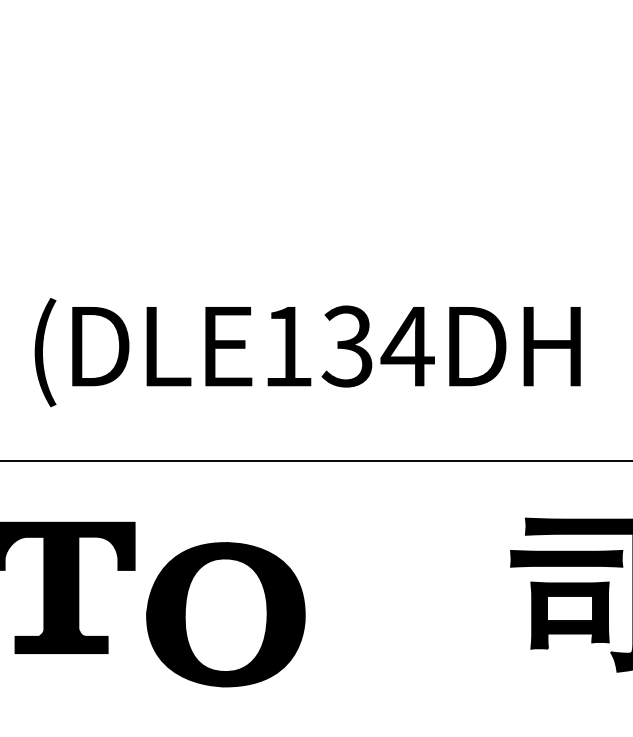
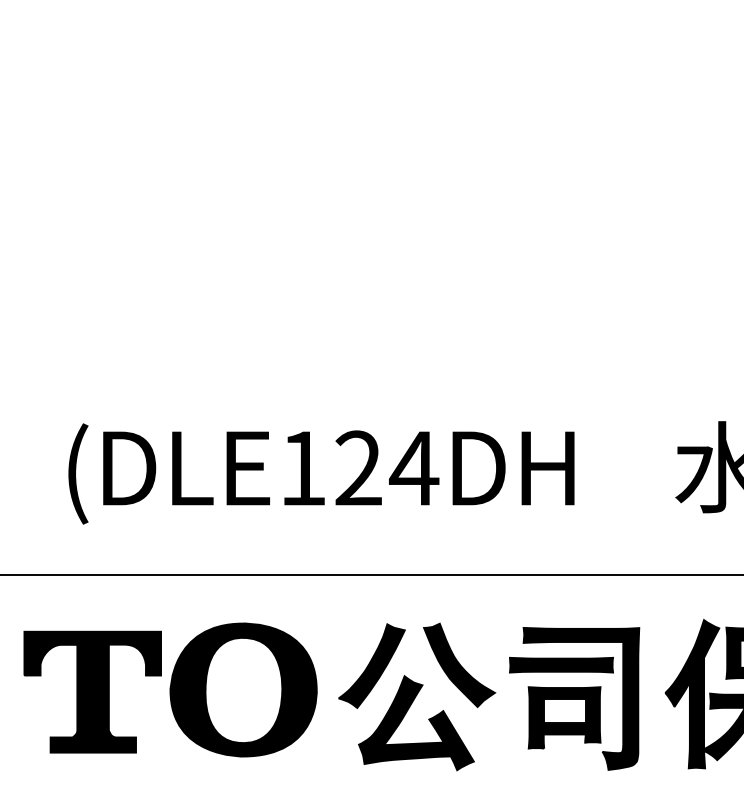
text: (346, 346) -> (357, 468), (DLE134DH -> (DLE124DH
part: (411, 592) -> (417, 696), added
part: (225, 614) -> (243, 689), moved

